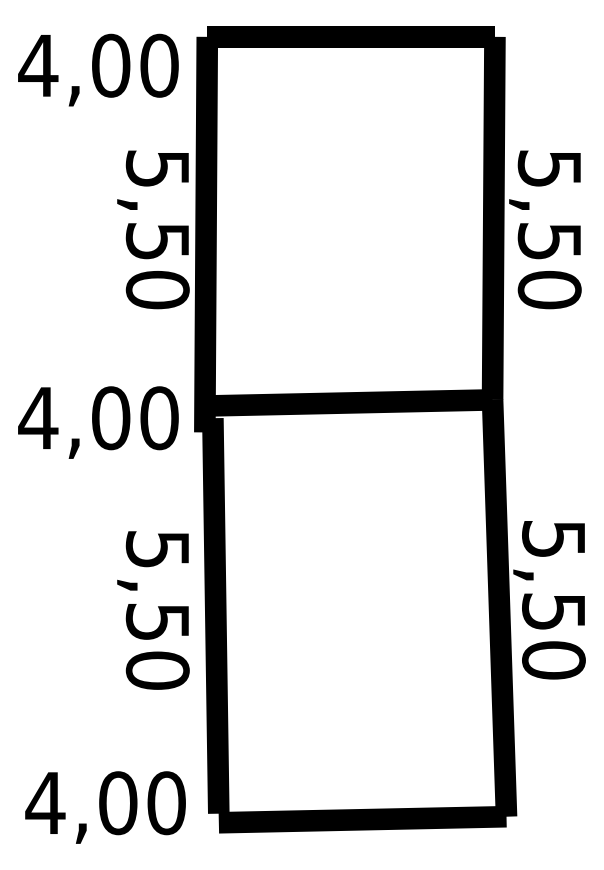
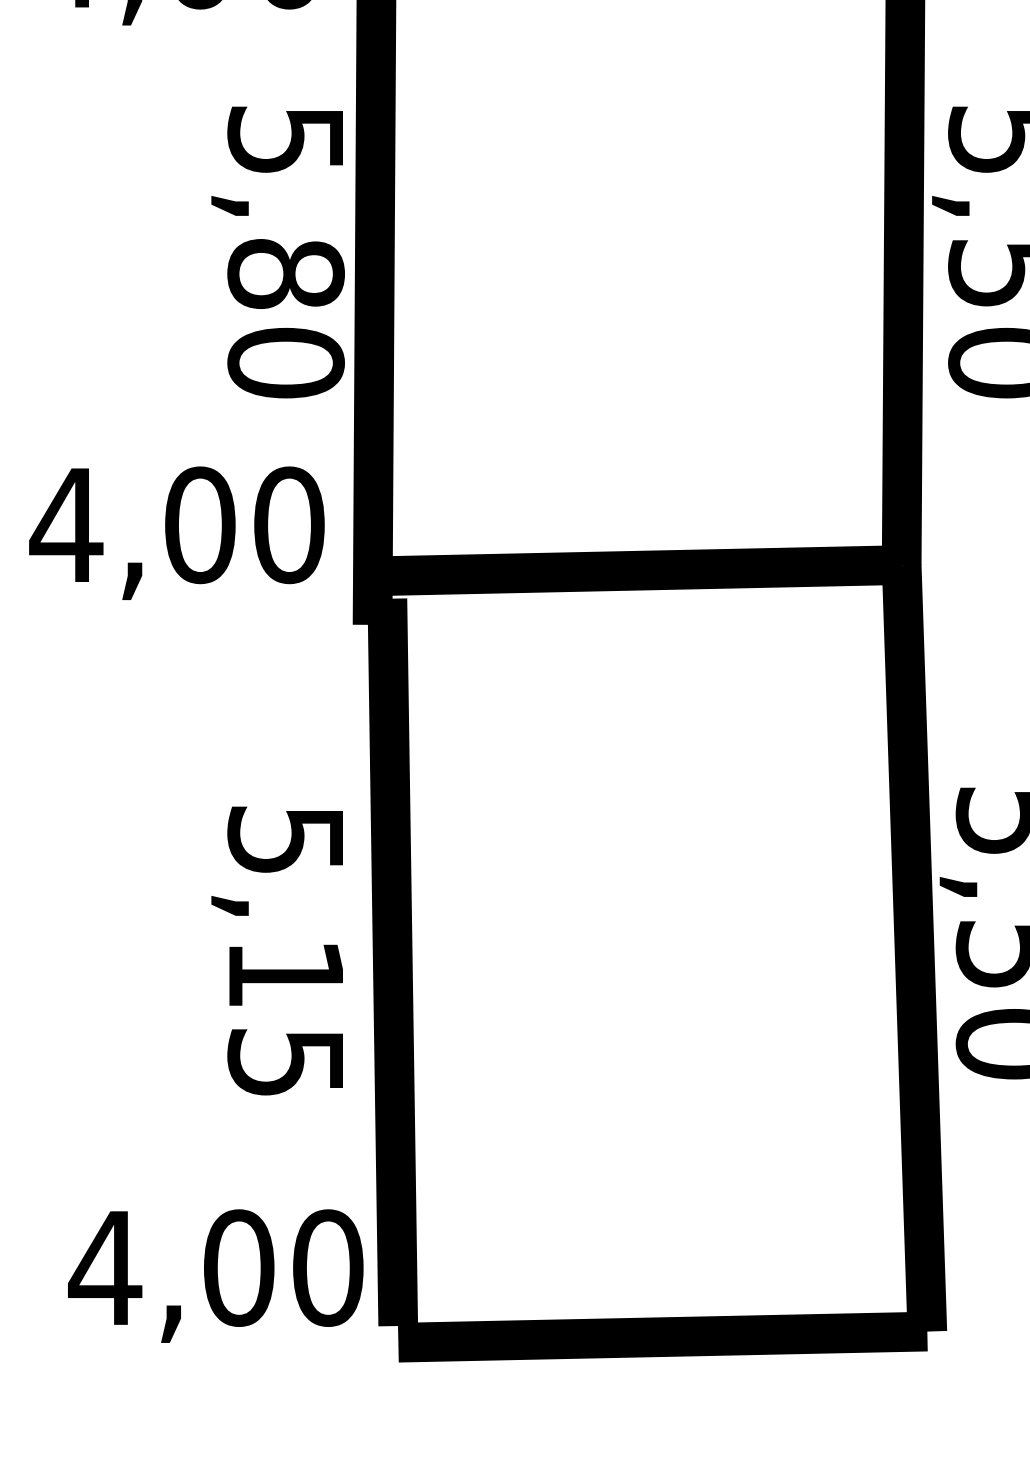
text: (157, 241) -> (285, 273), 5,50 -> 5,80
text: (98, 422) -> (177, 533), moved
text: (157, 646) -> (285, 1018), 5,50 -> 5,15
text: (105, 807) -> (215, 1276), moved

